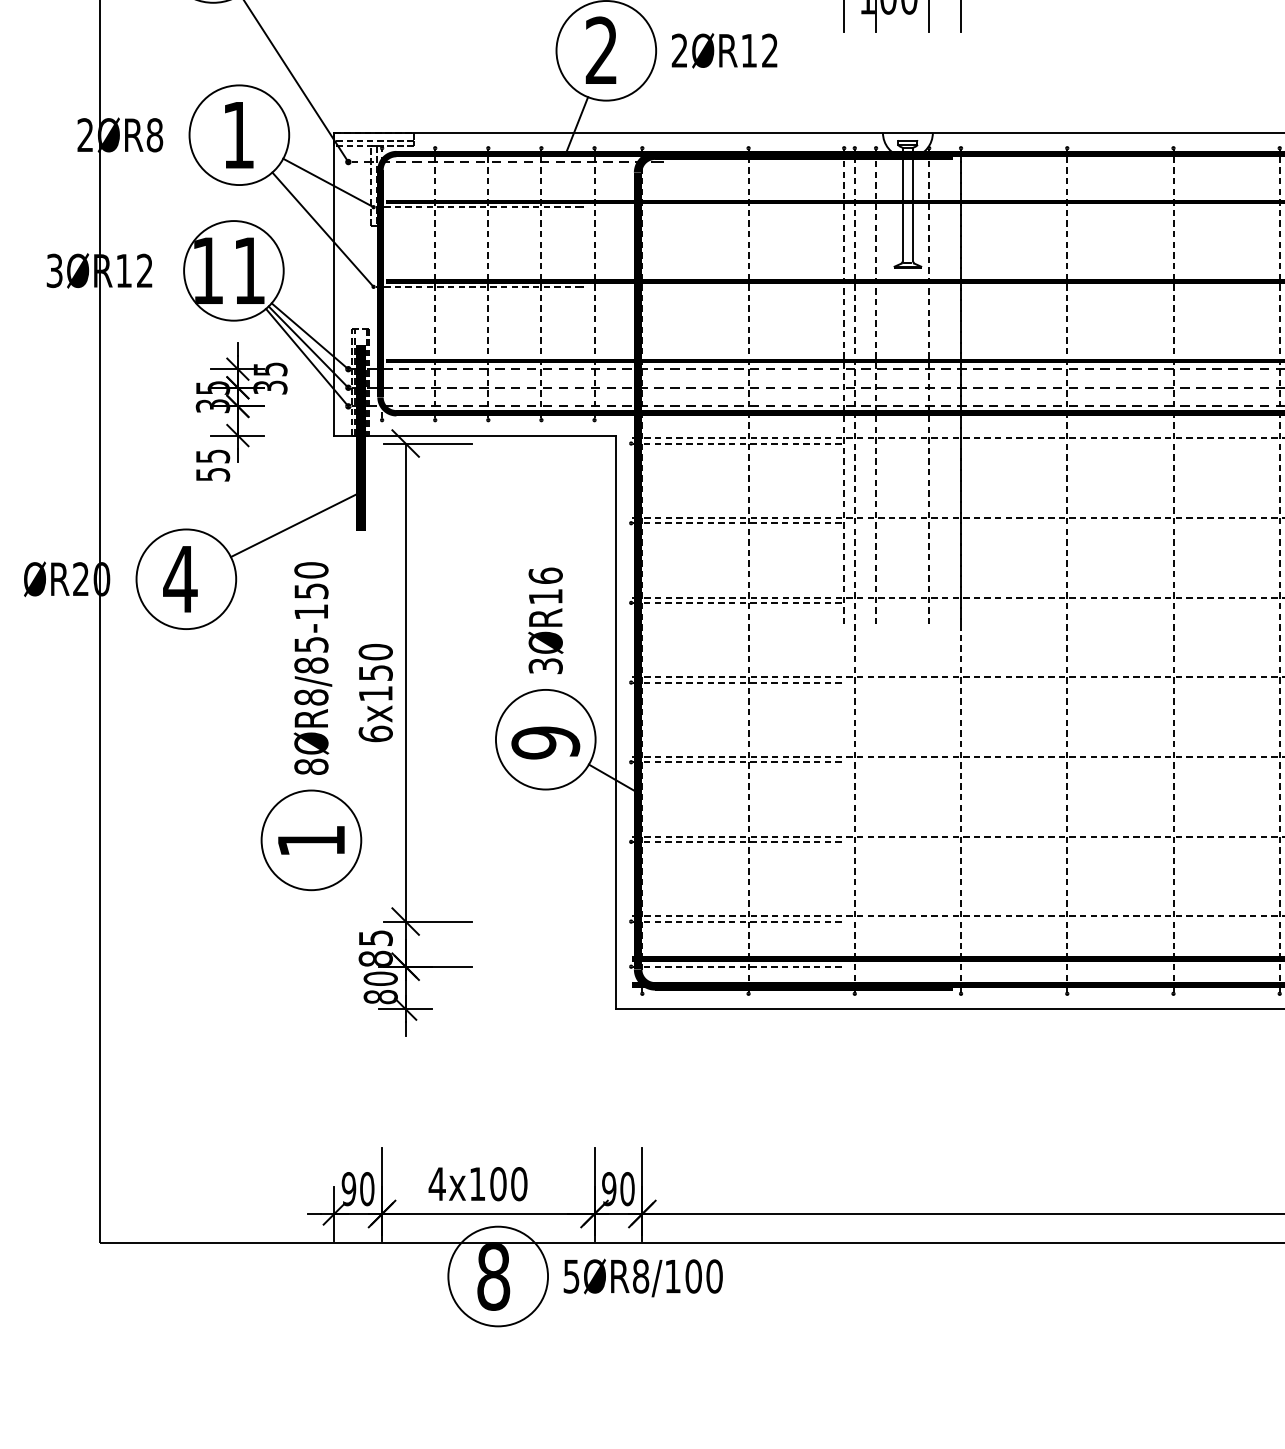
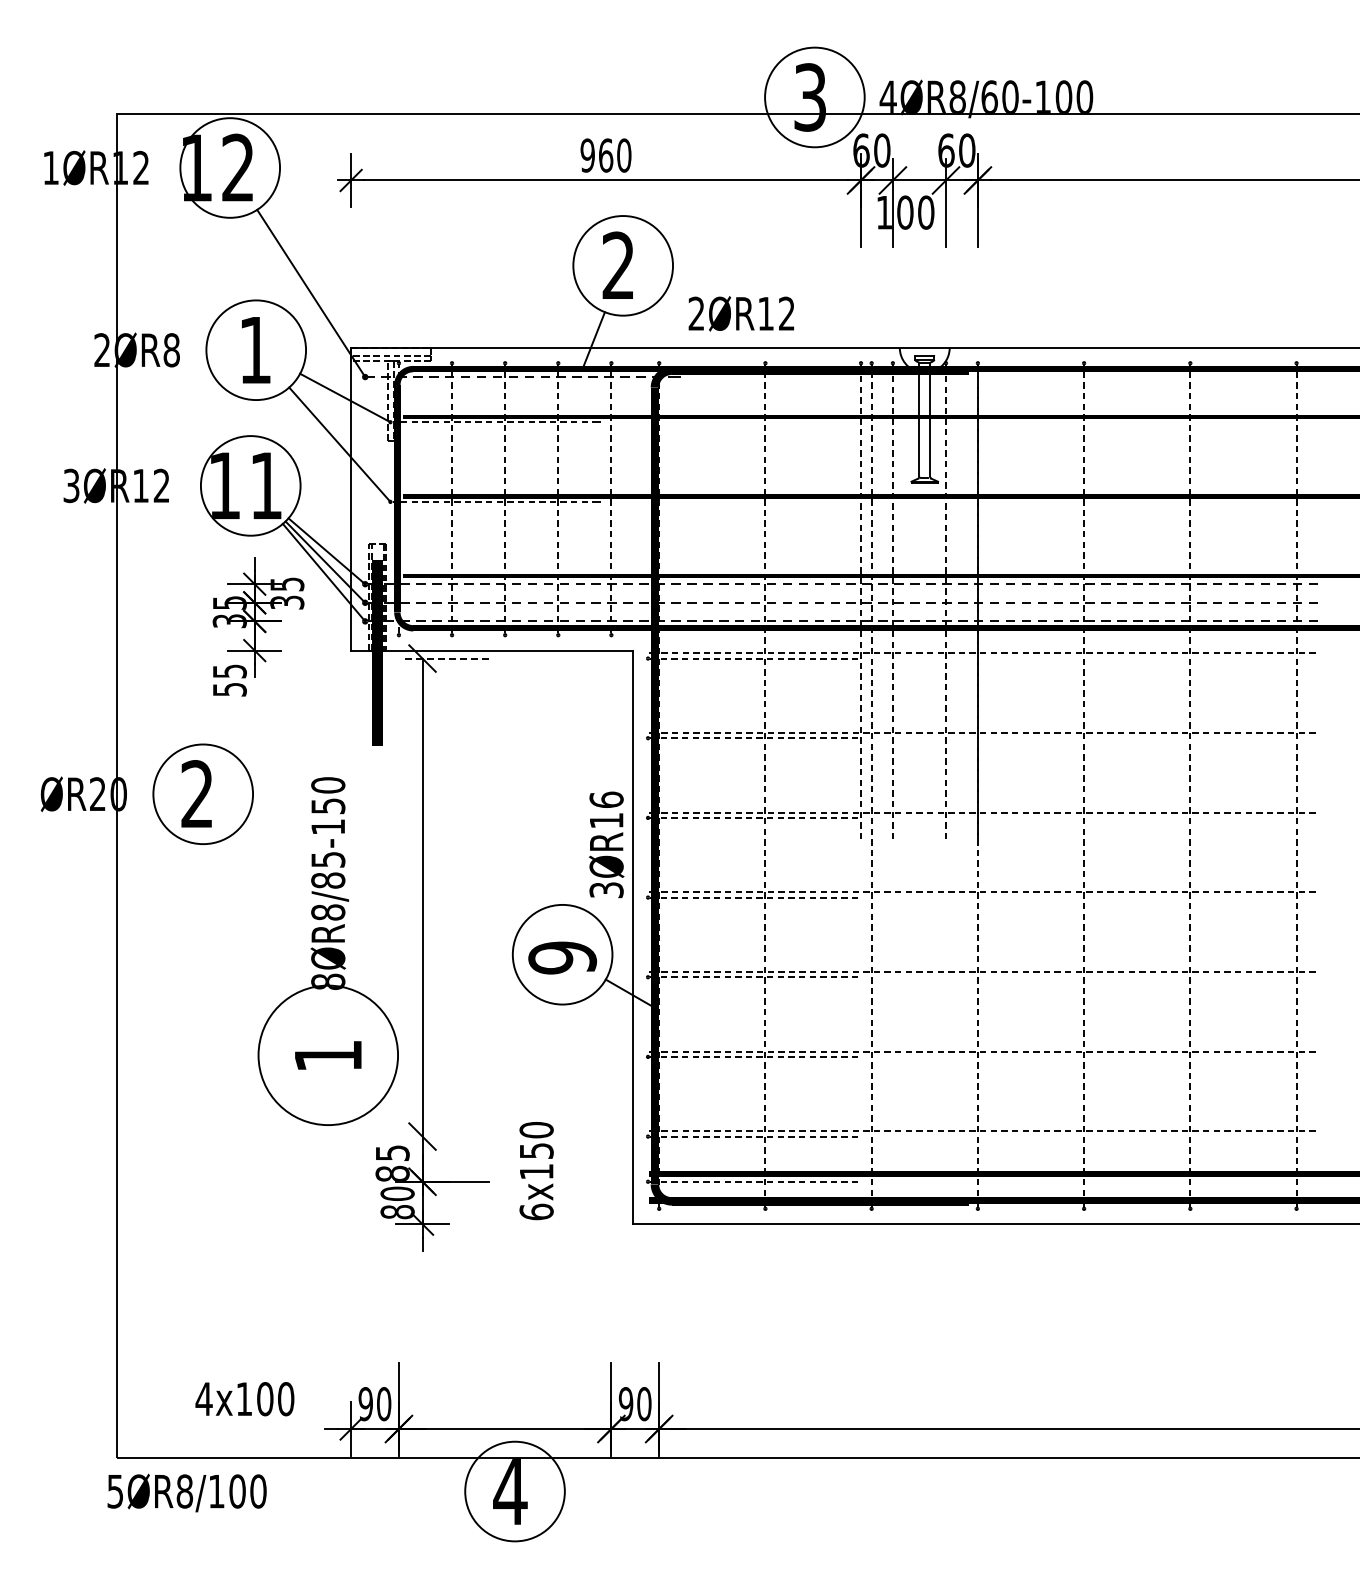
text: (724, 50) -> (741, 313), moved
line: (428, 443) -> (445, 658), solid -> dashed
line: (295, 524) -> (312, 739), removed
text: (179, 578) -> (196, 793), 4 -> 2
text: (545, 620) -> (606, 844), moved
text: (375, 693) -> (536, 1171), moved
circle: (311, 840) -> (328, 1055), size x1.4
line: (427, 921) -> (444, 1136), removed
text: (477, 1184) -> (244, 1399), moved
text: (493, 1277) -> (510, 1492), 8 -> 4
text: (642, 1277) -> (186, 1492), moved

